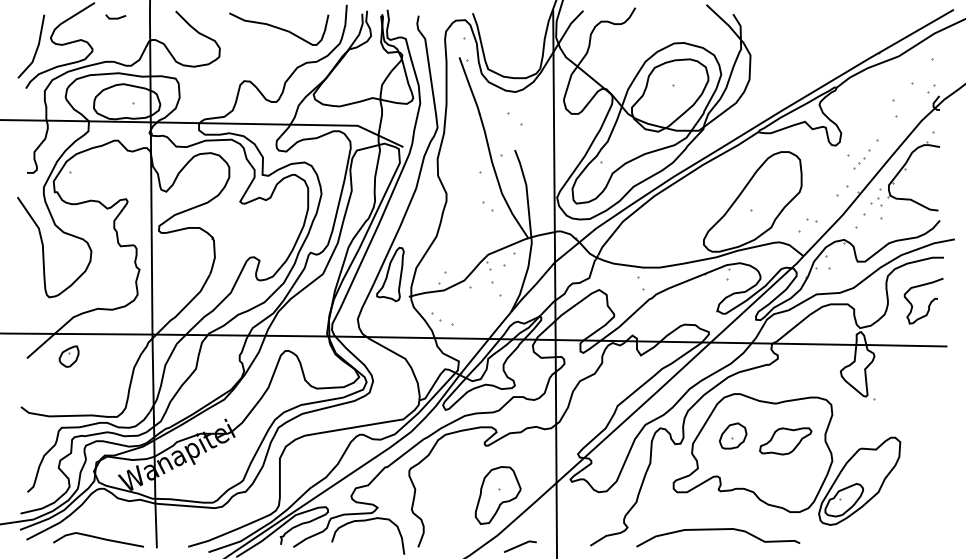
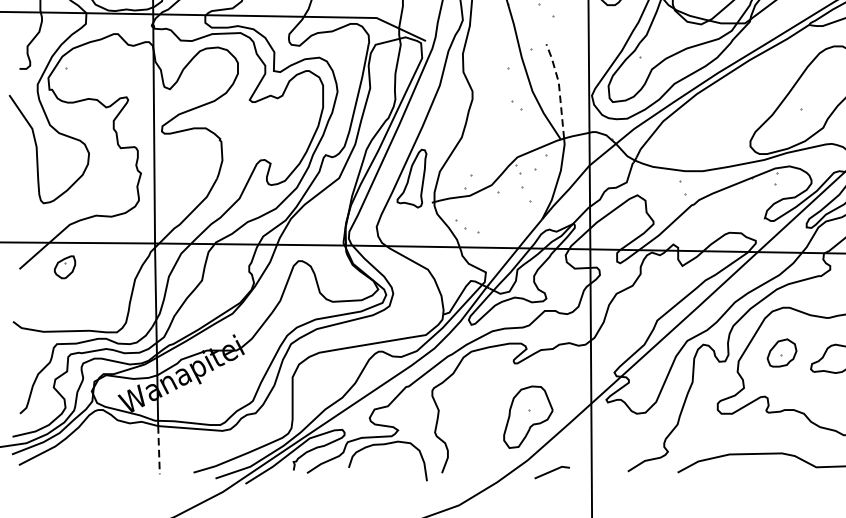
line: (526, 191) -> (558, 88), solid -> dashed
line: (156, 526) -> (159, 450), solid -> dashed
curve: (98, 538) -> (96, 463), removed

